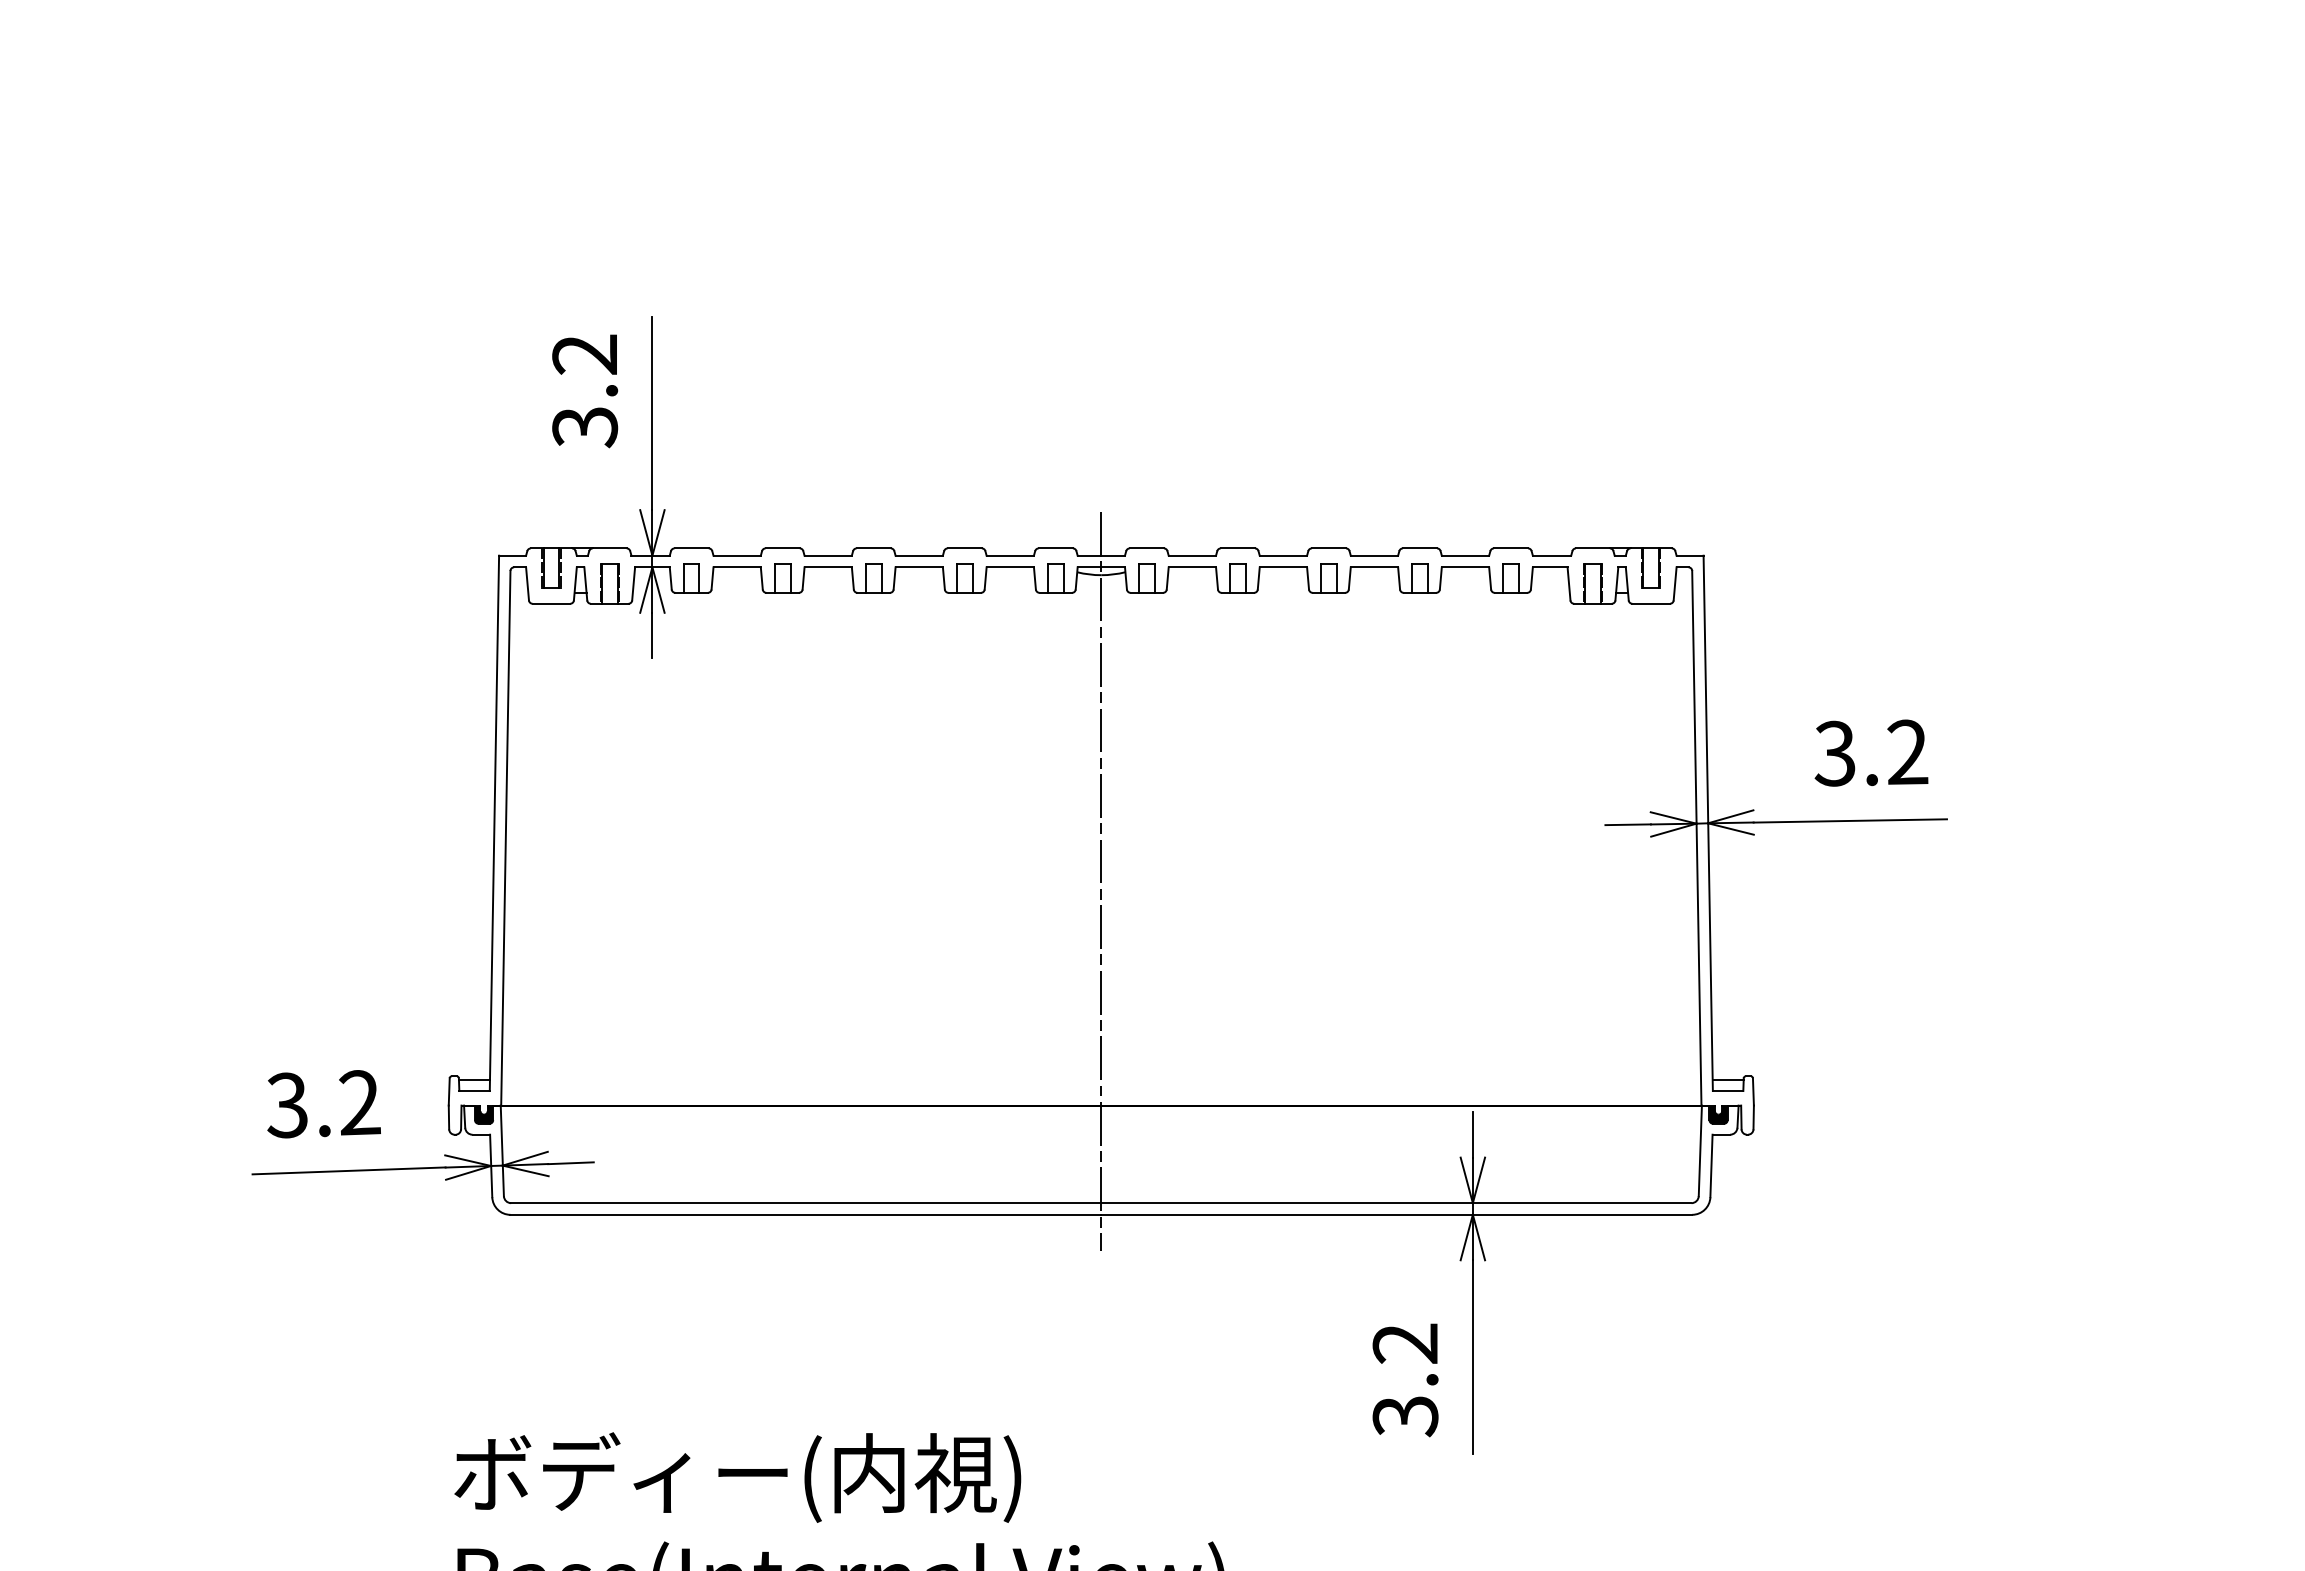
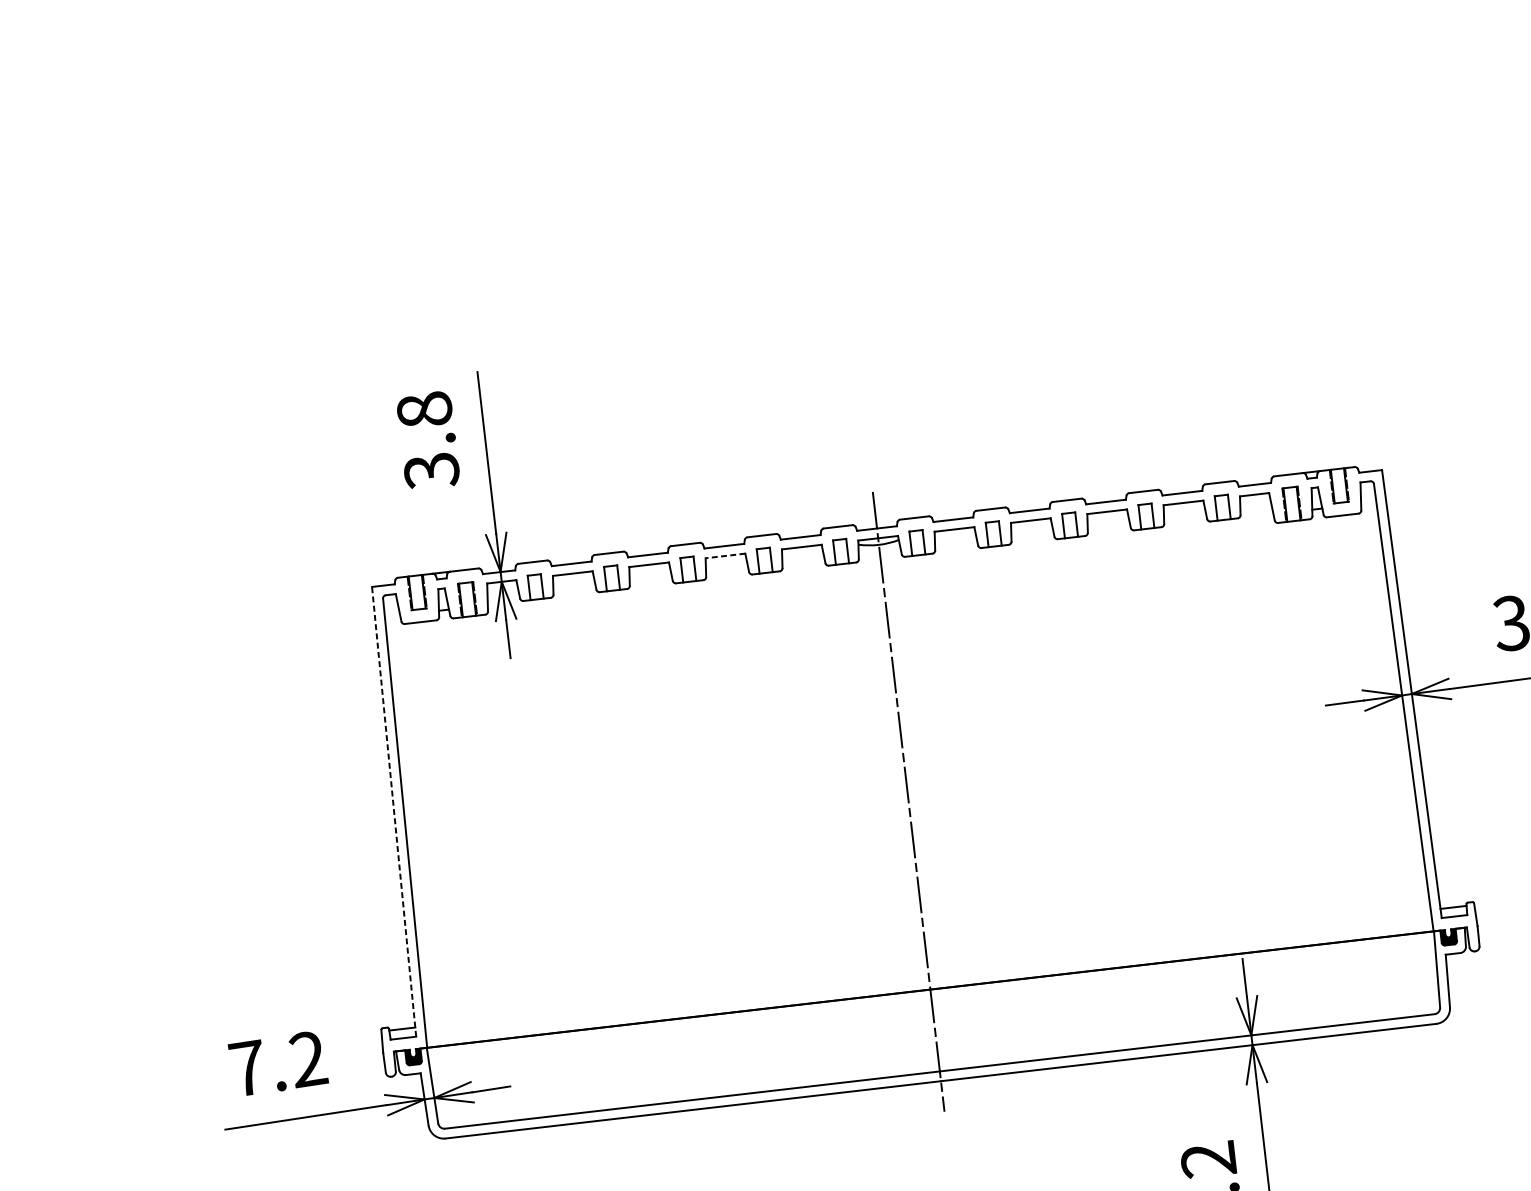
text: (585, 354) -> (424, 409), 3.2 -> 3.8
line: (919, 567) -> (725, 556), solid -> dashed
line: (494, 823) -> (394, 811), solid -> dashed
text: (287, 1105) -> (247, 1068), 3.2 -> 7.2

